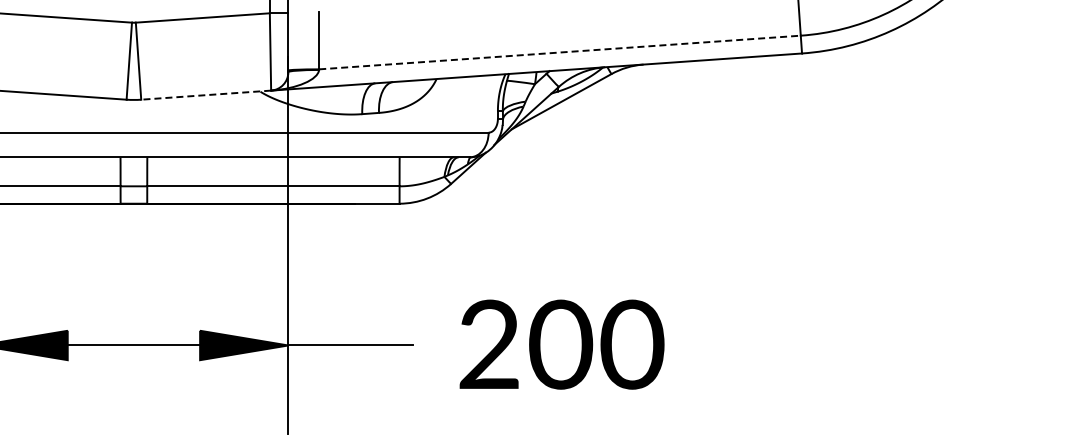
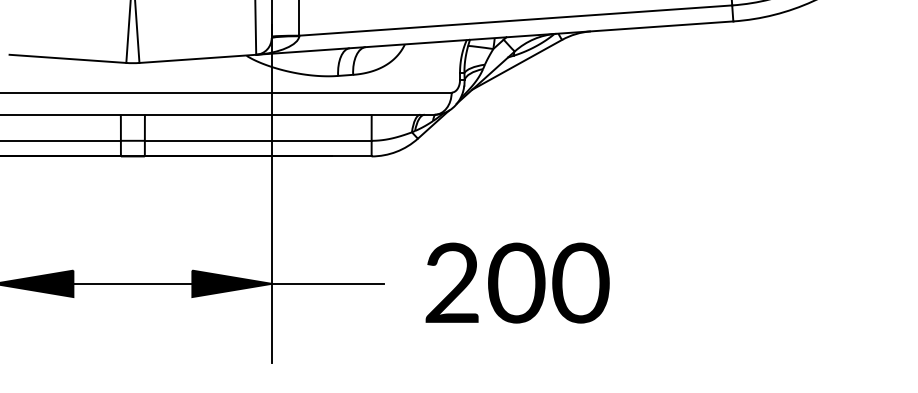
line: (560, 52) -> (516, 20), dashed -> solid
line: (205, 95) -> (197, 59), dashed -> solid

